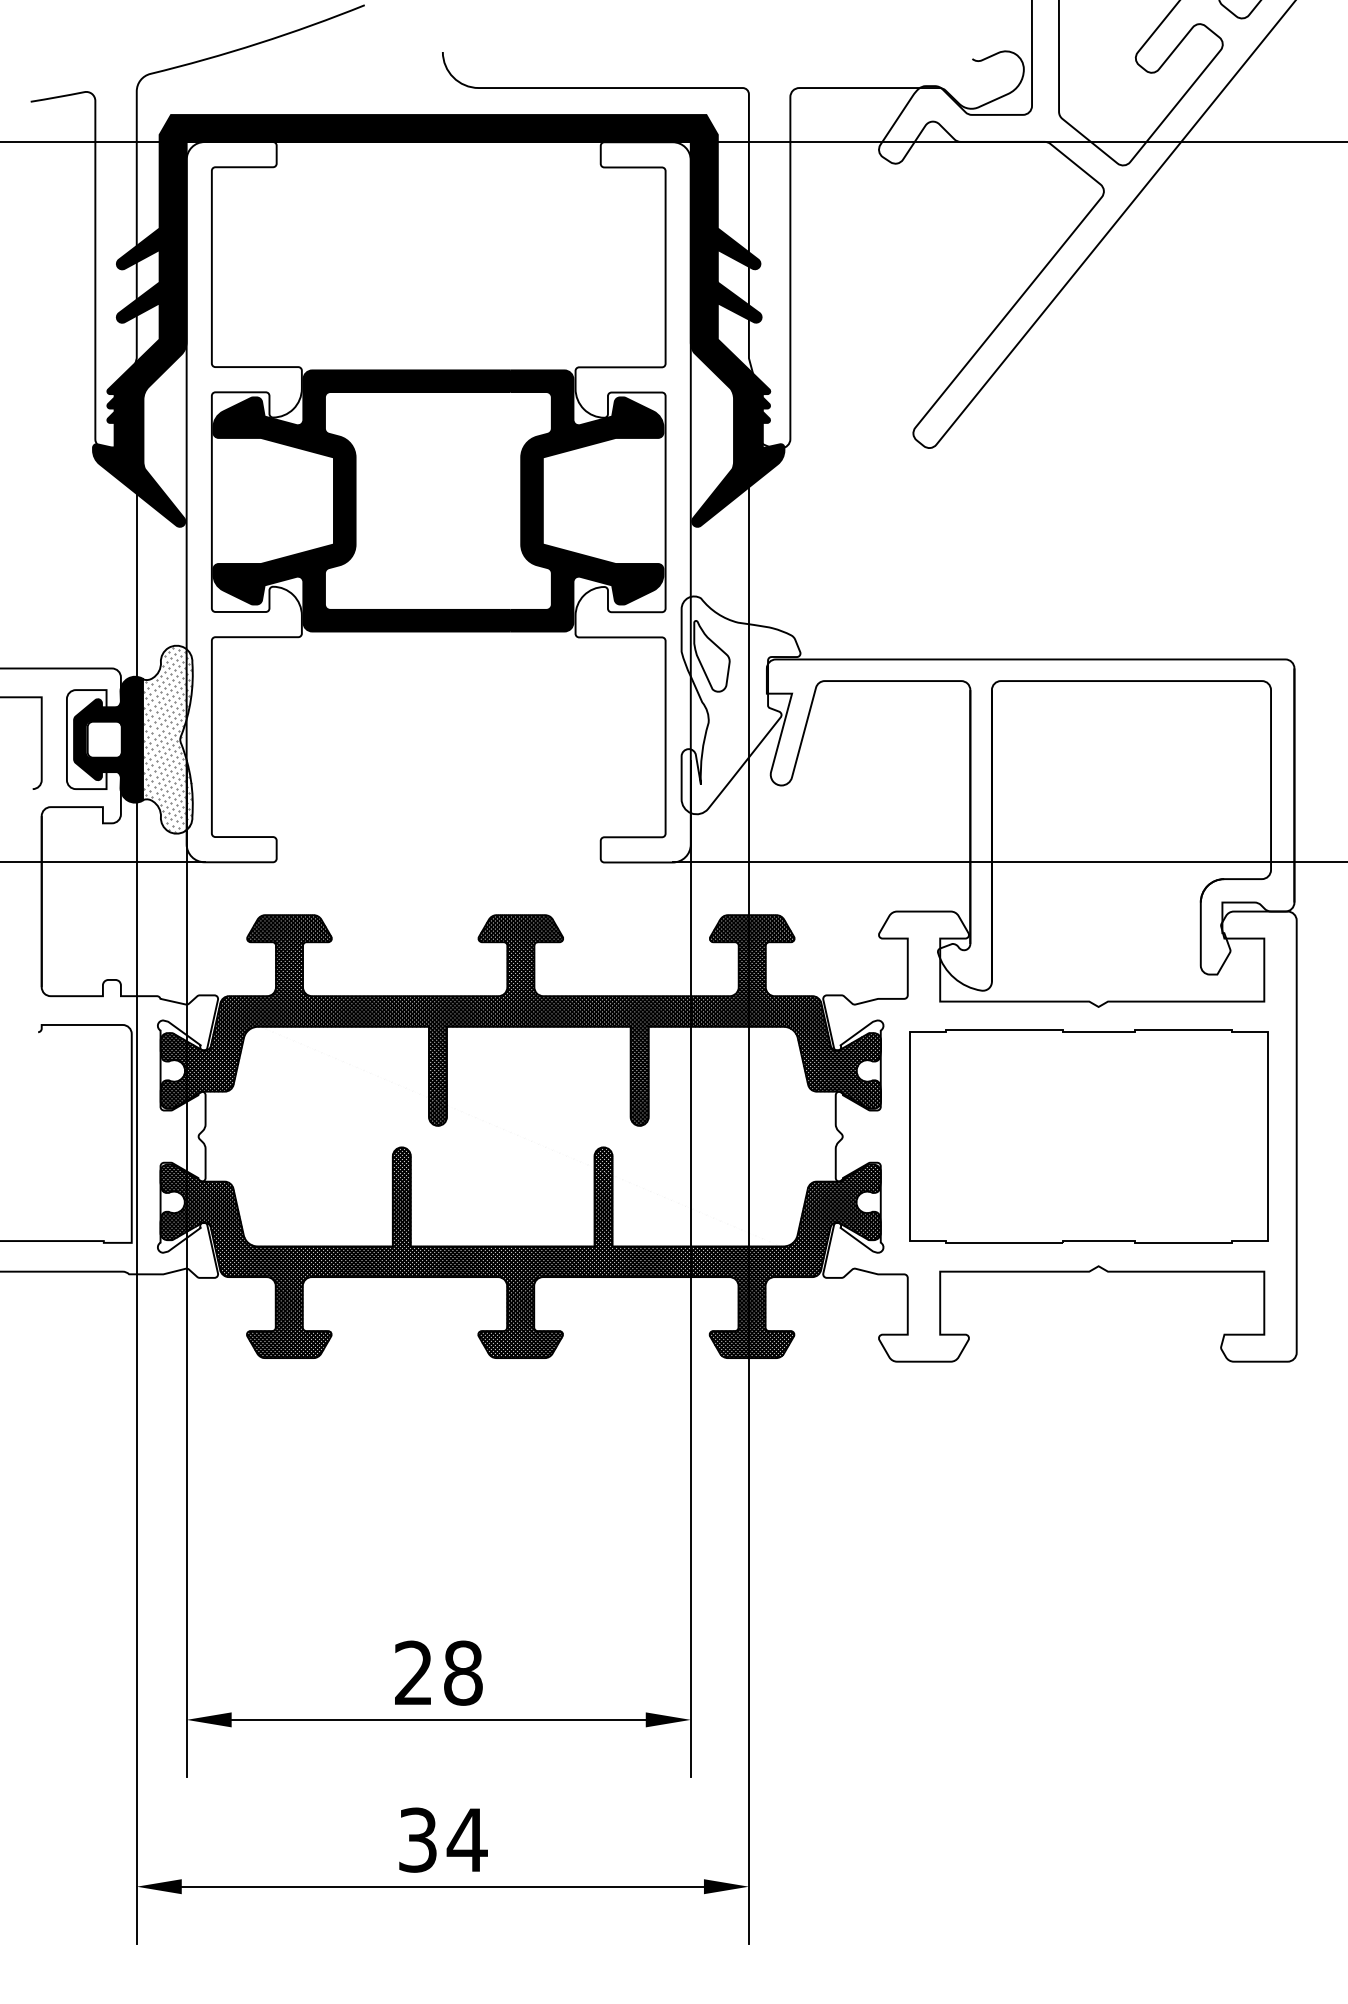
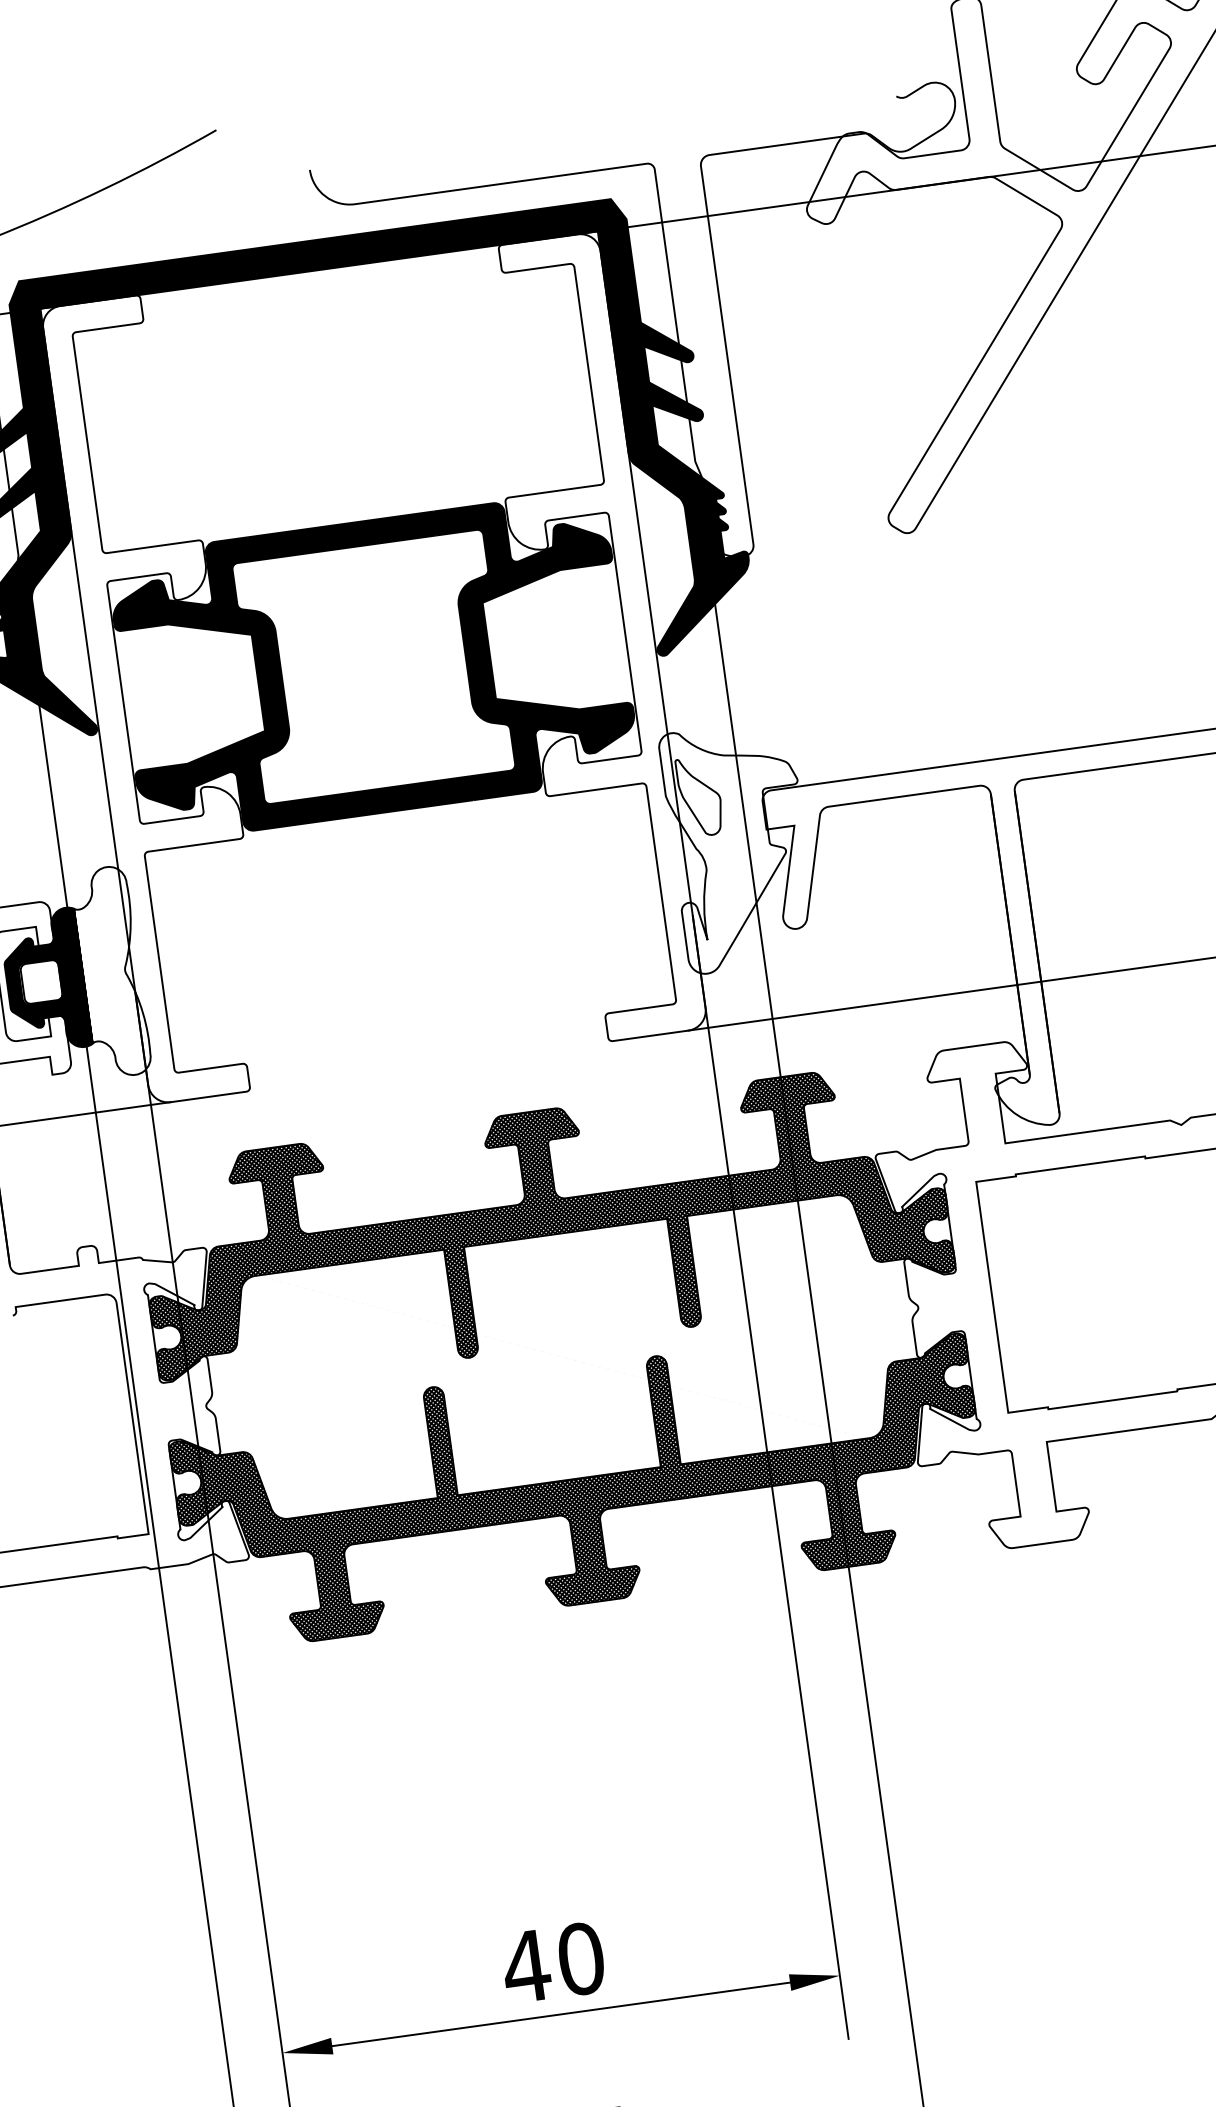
hatch: (167, 739) -> (110, 972), removed
text: (437, 1672) -> (552, 1962), 28 -> 40

